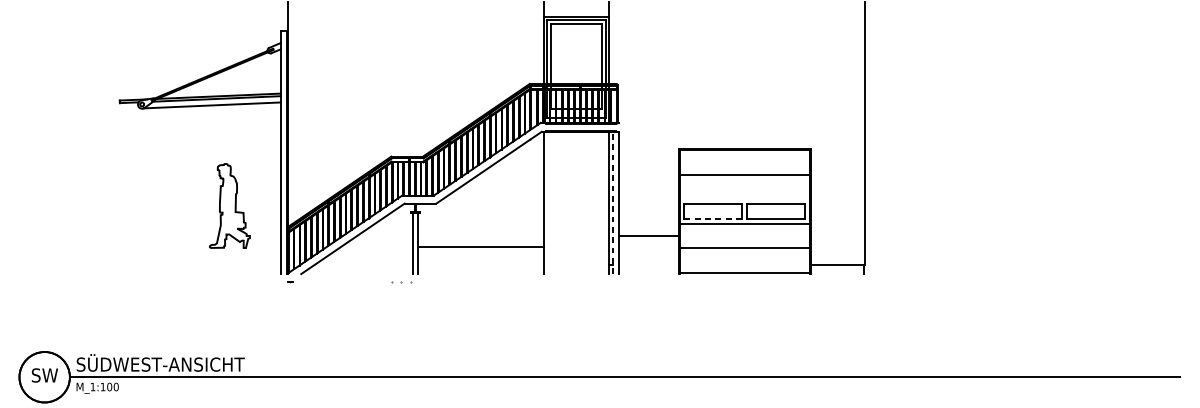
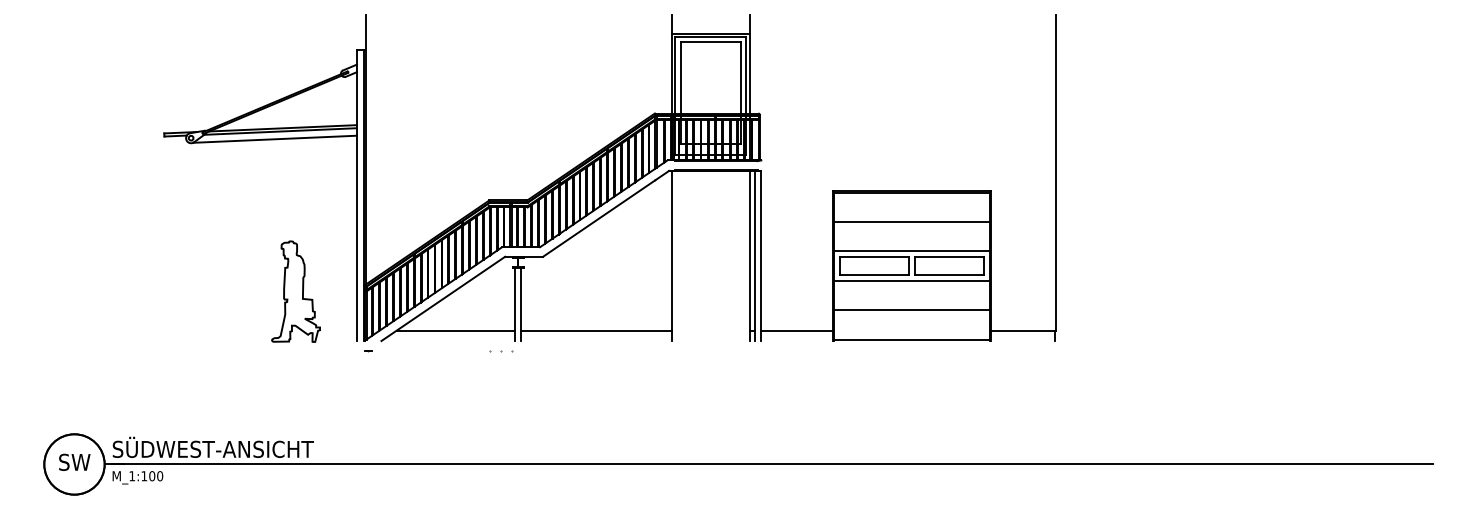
line: (744, 199) -> (911, 251), added
line: (613, 202) -> (755, 255), dashed -> solid
part: (229, 205) -> (295, 291), moved
line: (713, 219) -> (874, 275), dashed -> solid
line: (648, 236) -> (796, 330), moved
line: (480, 246) -> (596, 330), moved
line: (363, 265) -> (455, 330), added

